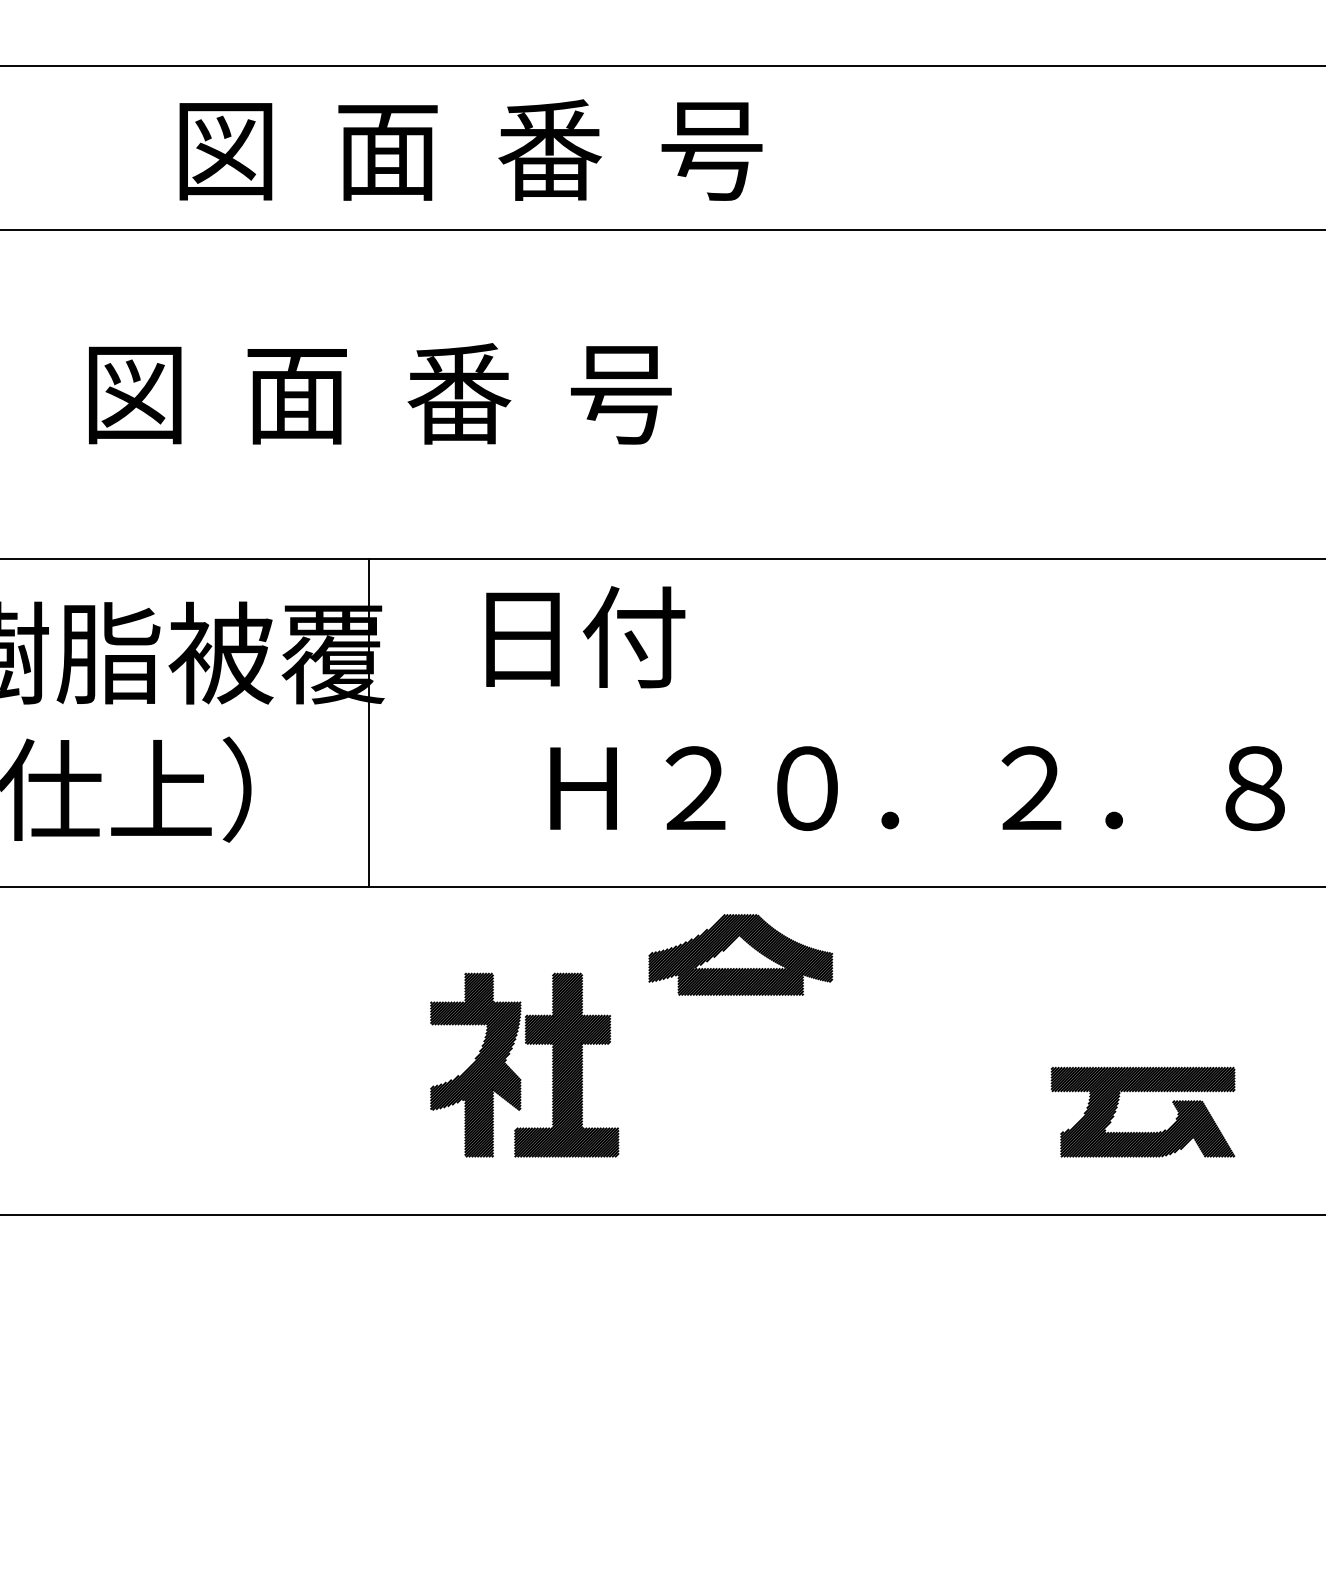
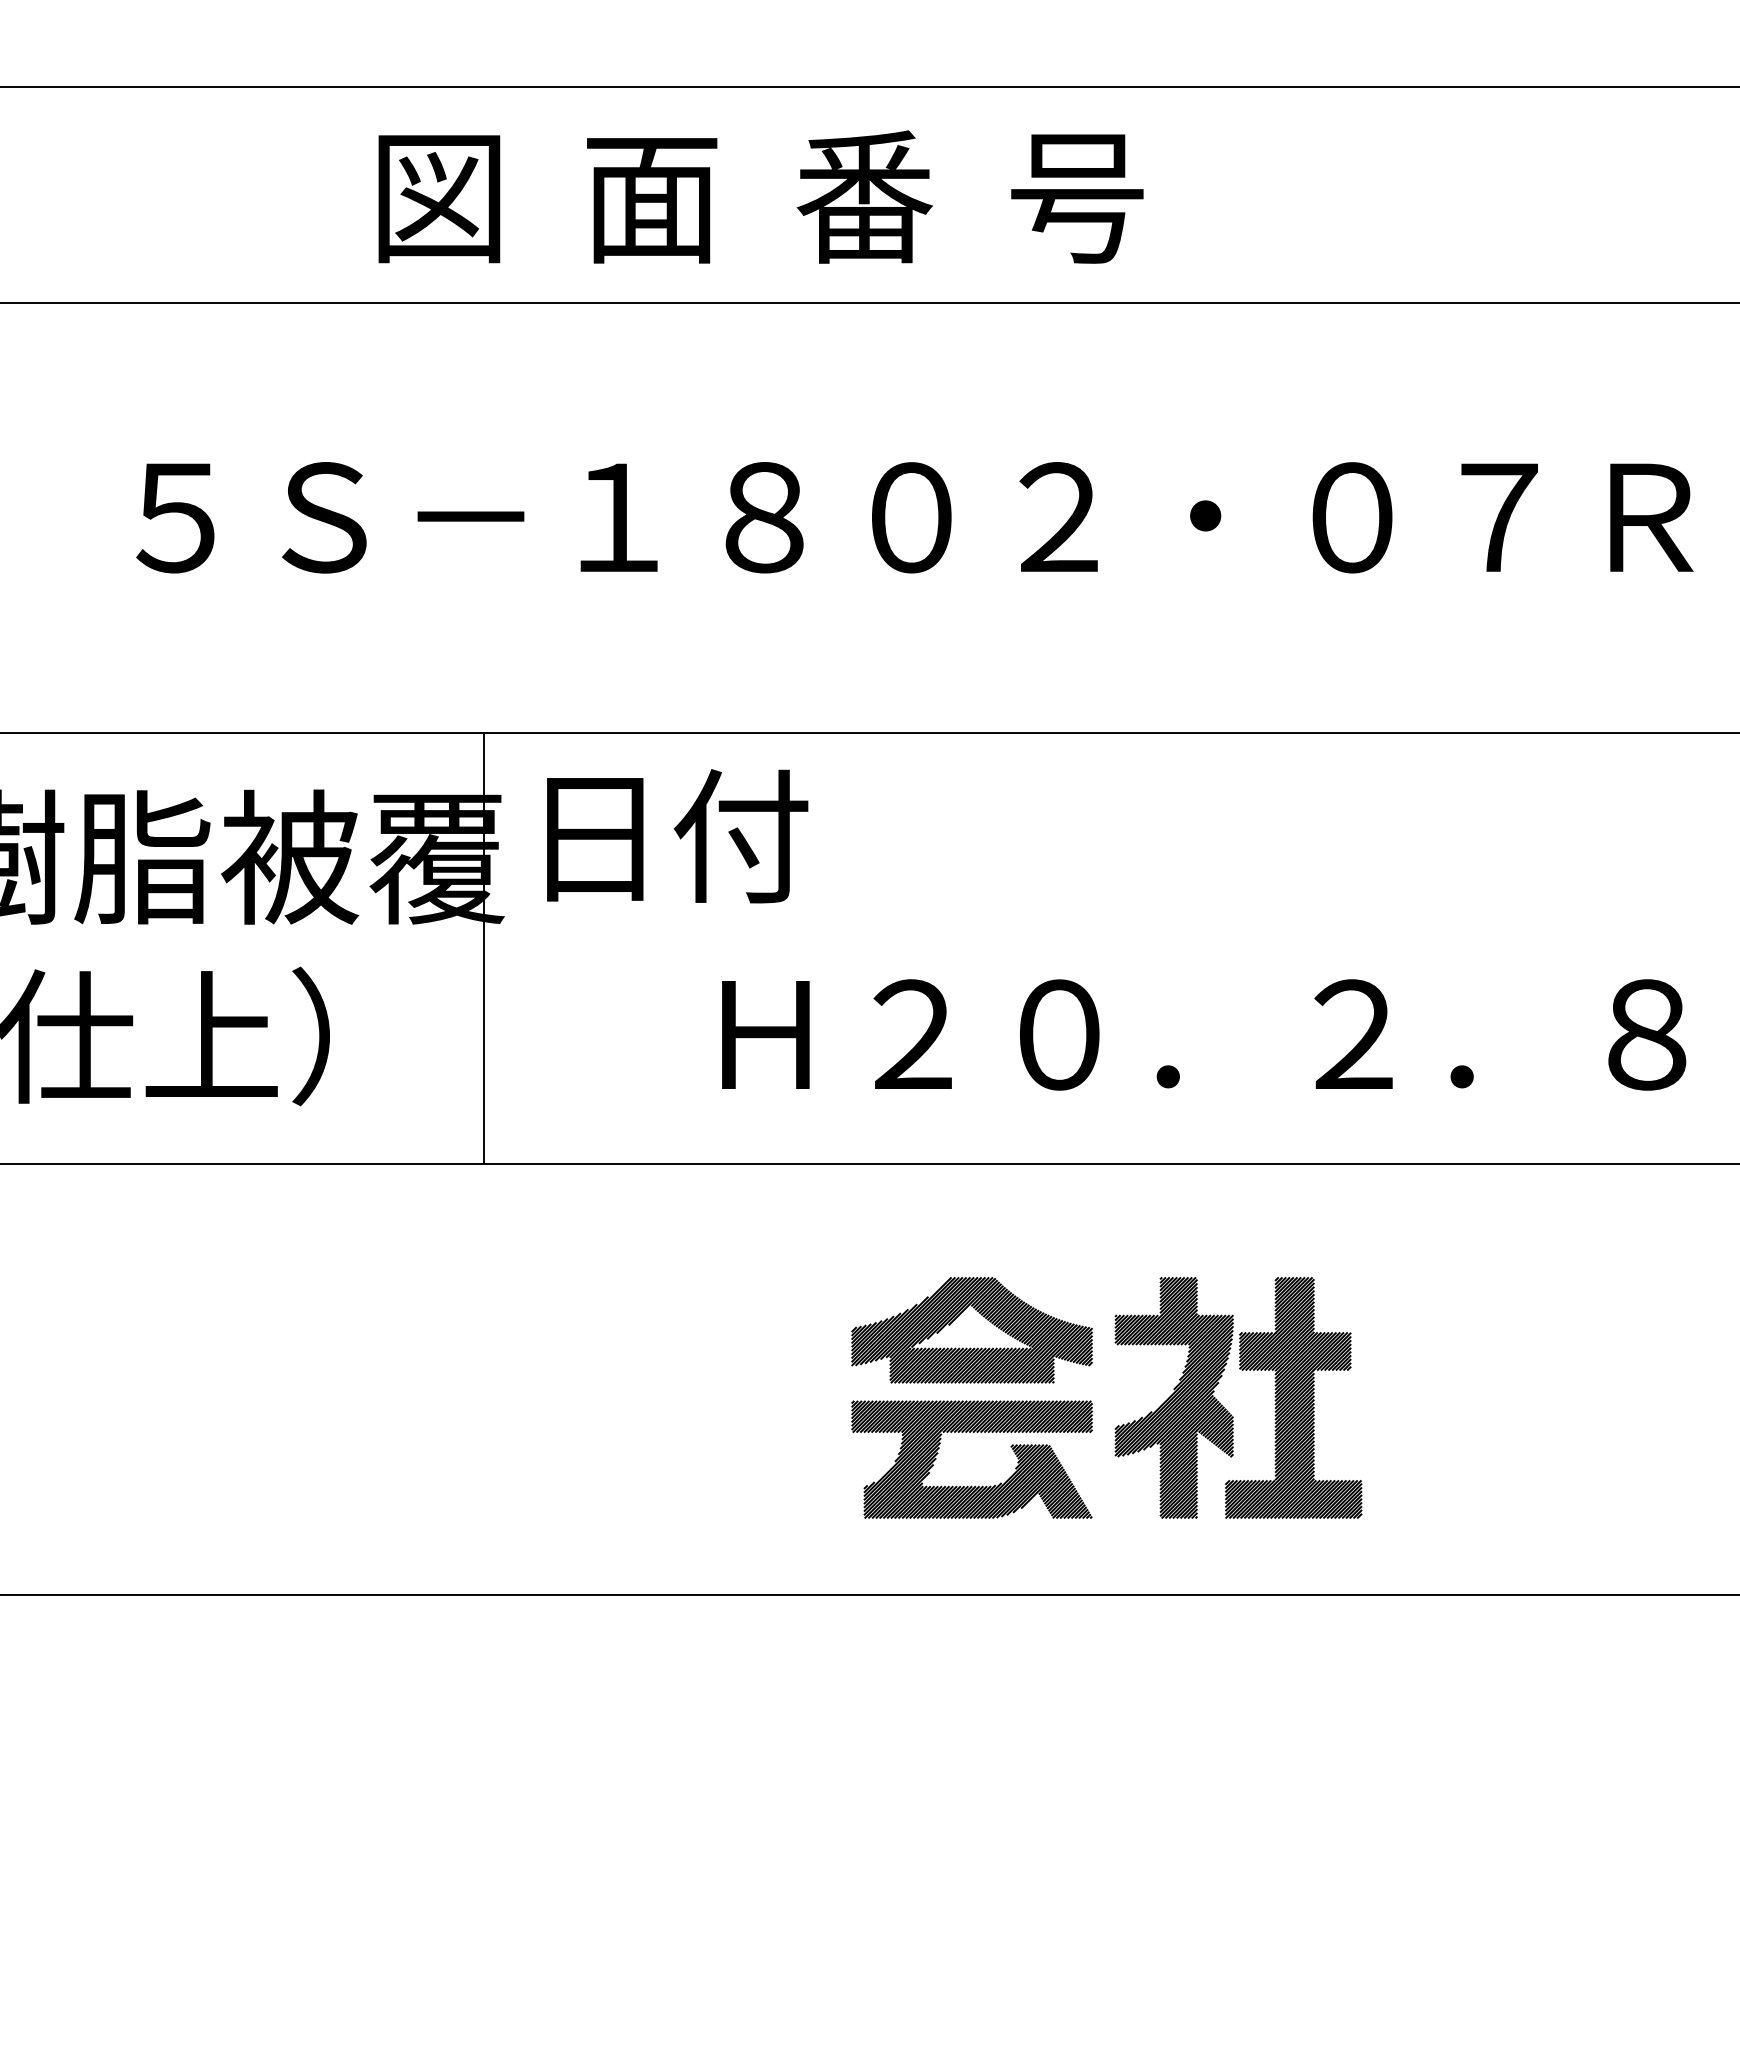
text: (470, 149) -> (760, 196), moved
text: (689, 393) -> (904, 516), 図  面  番  号 -> ５Ｓ－１８０２・０７Ｒ
text: (585, 637) -> (677, 836), moved
part: (740, 955) -> (971, 1330), moved
part: (515, 1073) -> (1226, 1409), moved
part: (1142, 1131) -> (971, 1485), moved

